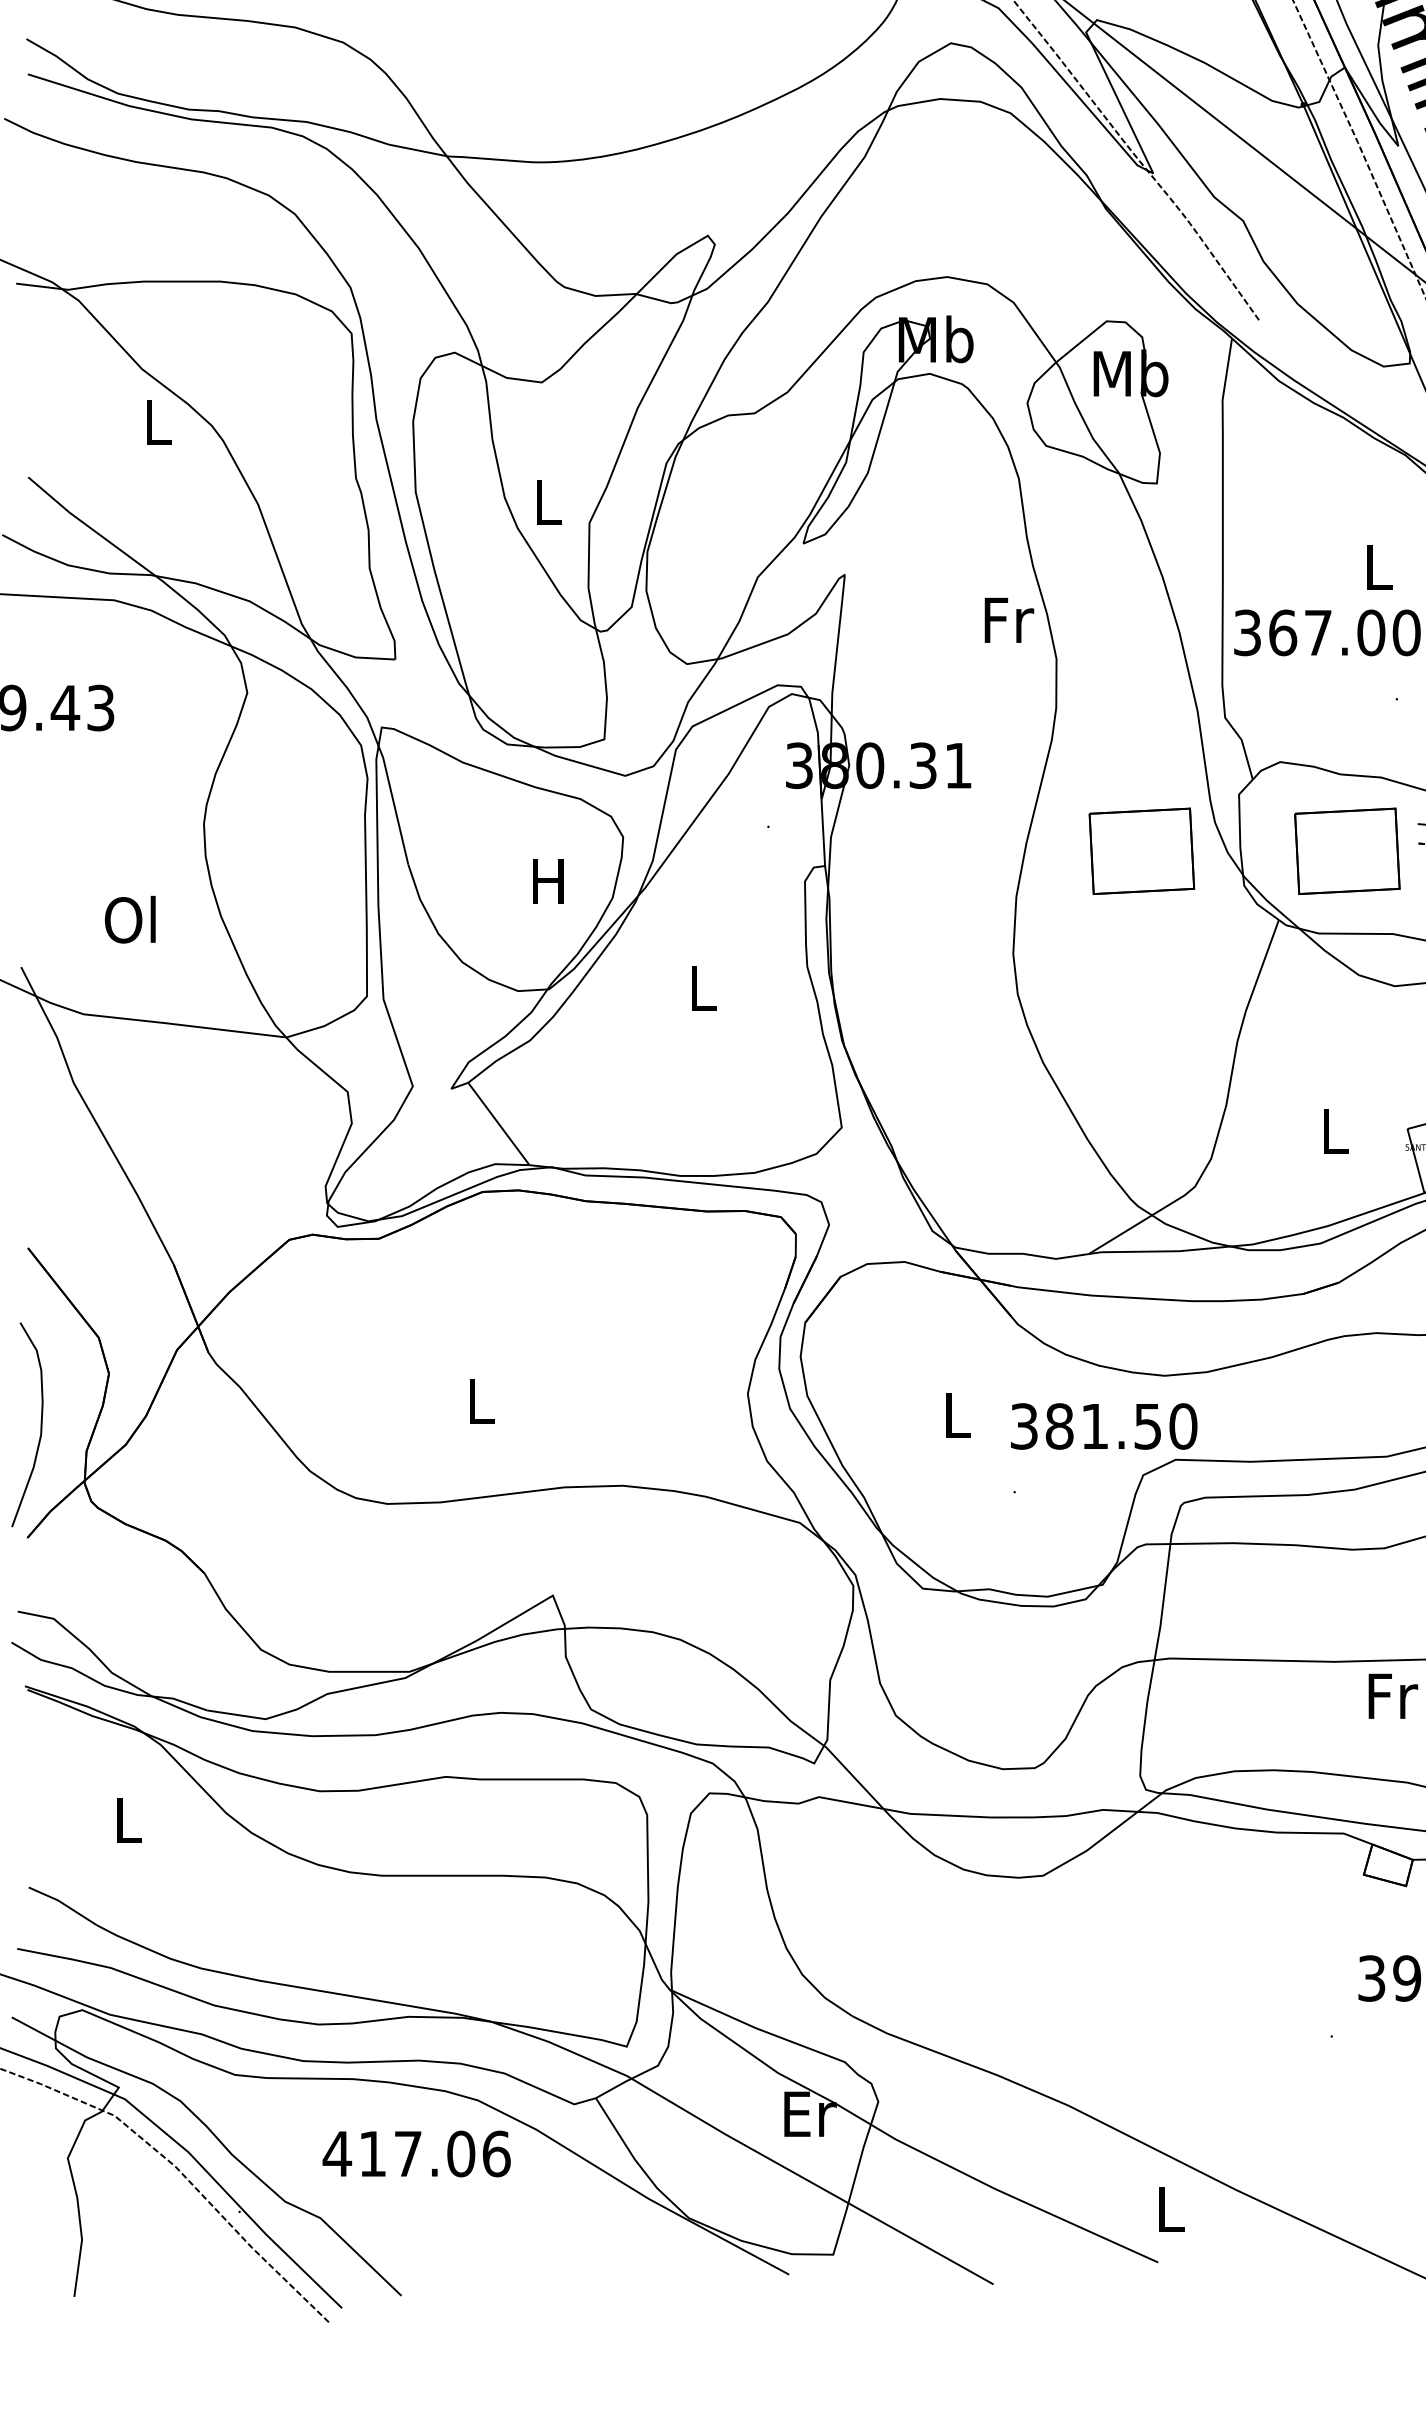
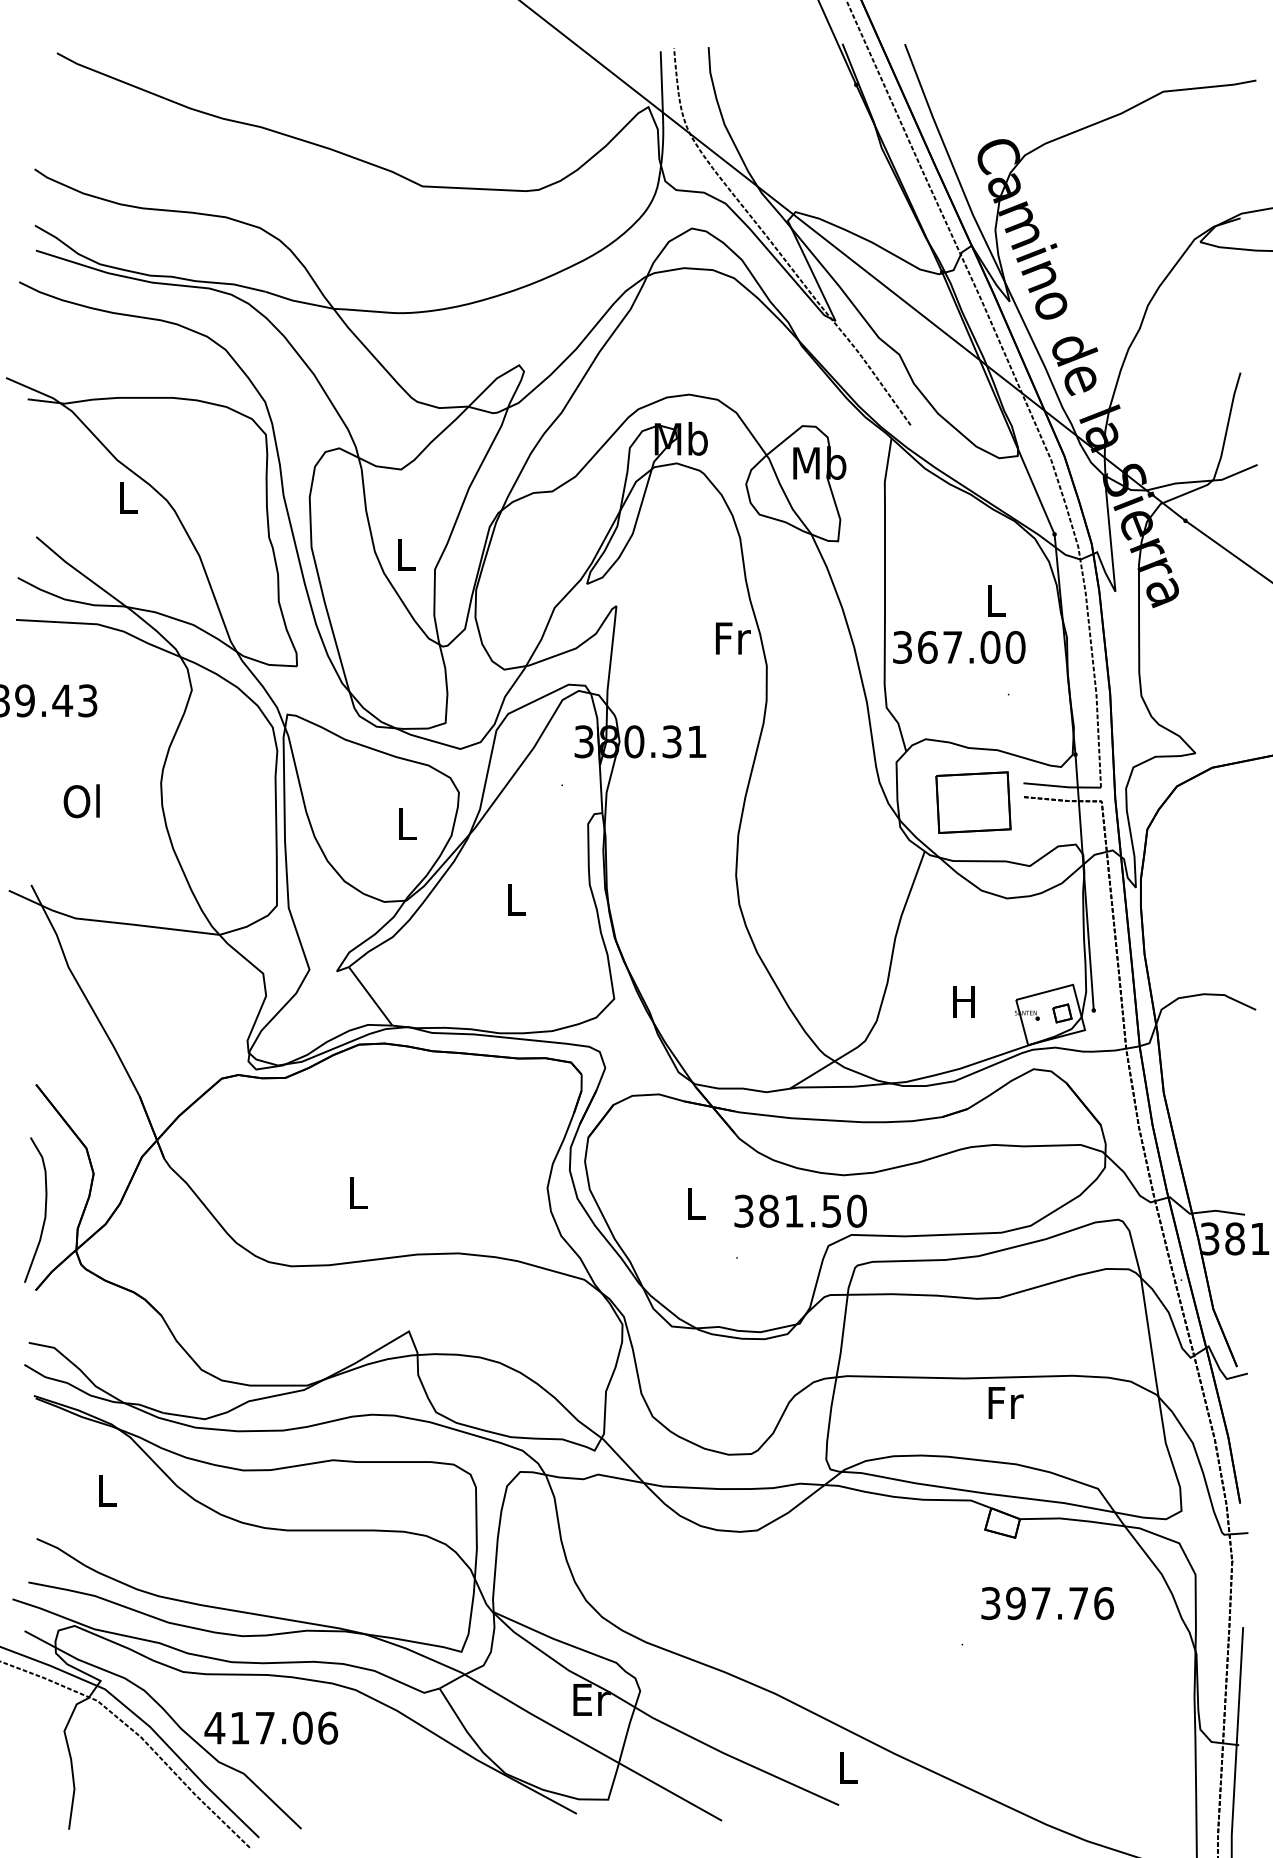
part: (1141, 851) -> (827, 802), removed
text: (547, 880) -> (405, 823), H -> L
text: (129, 920) -> (81, 801), moved
text: (1333, 1131) -> (963, 1001), L -> H
text: (417, 2153) -> (271, 1727), moved

